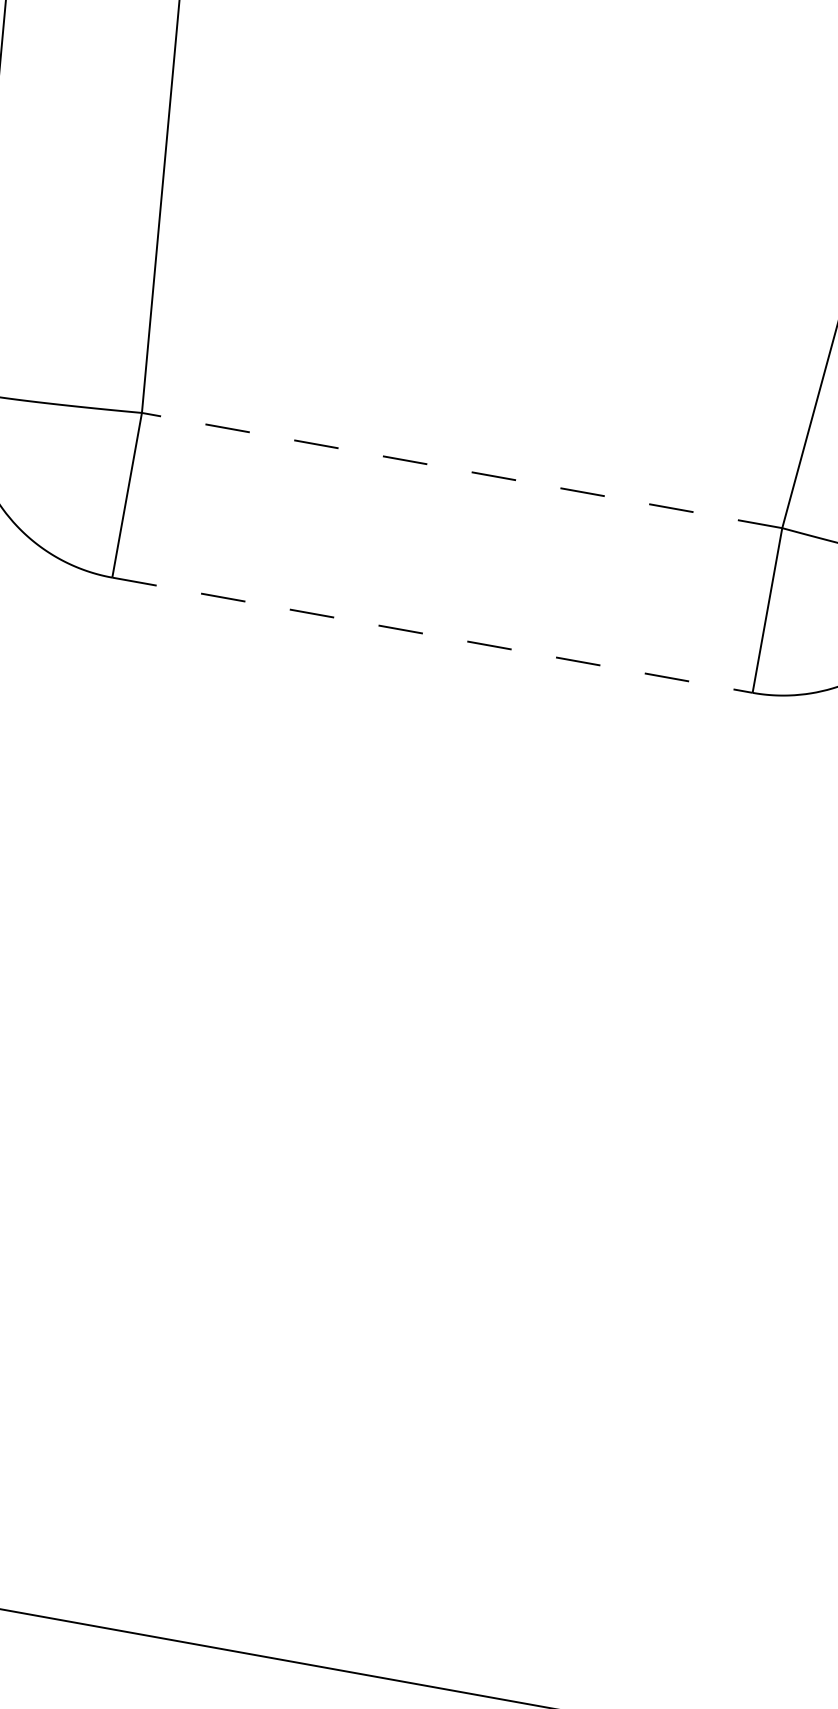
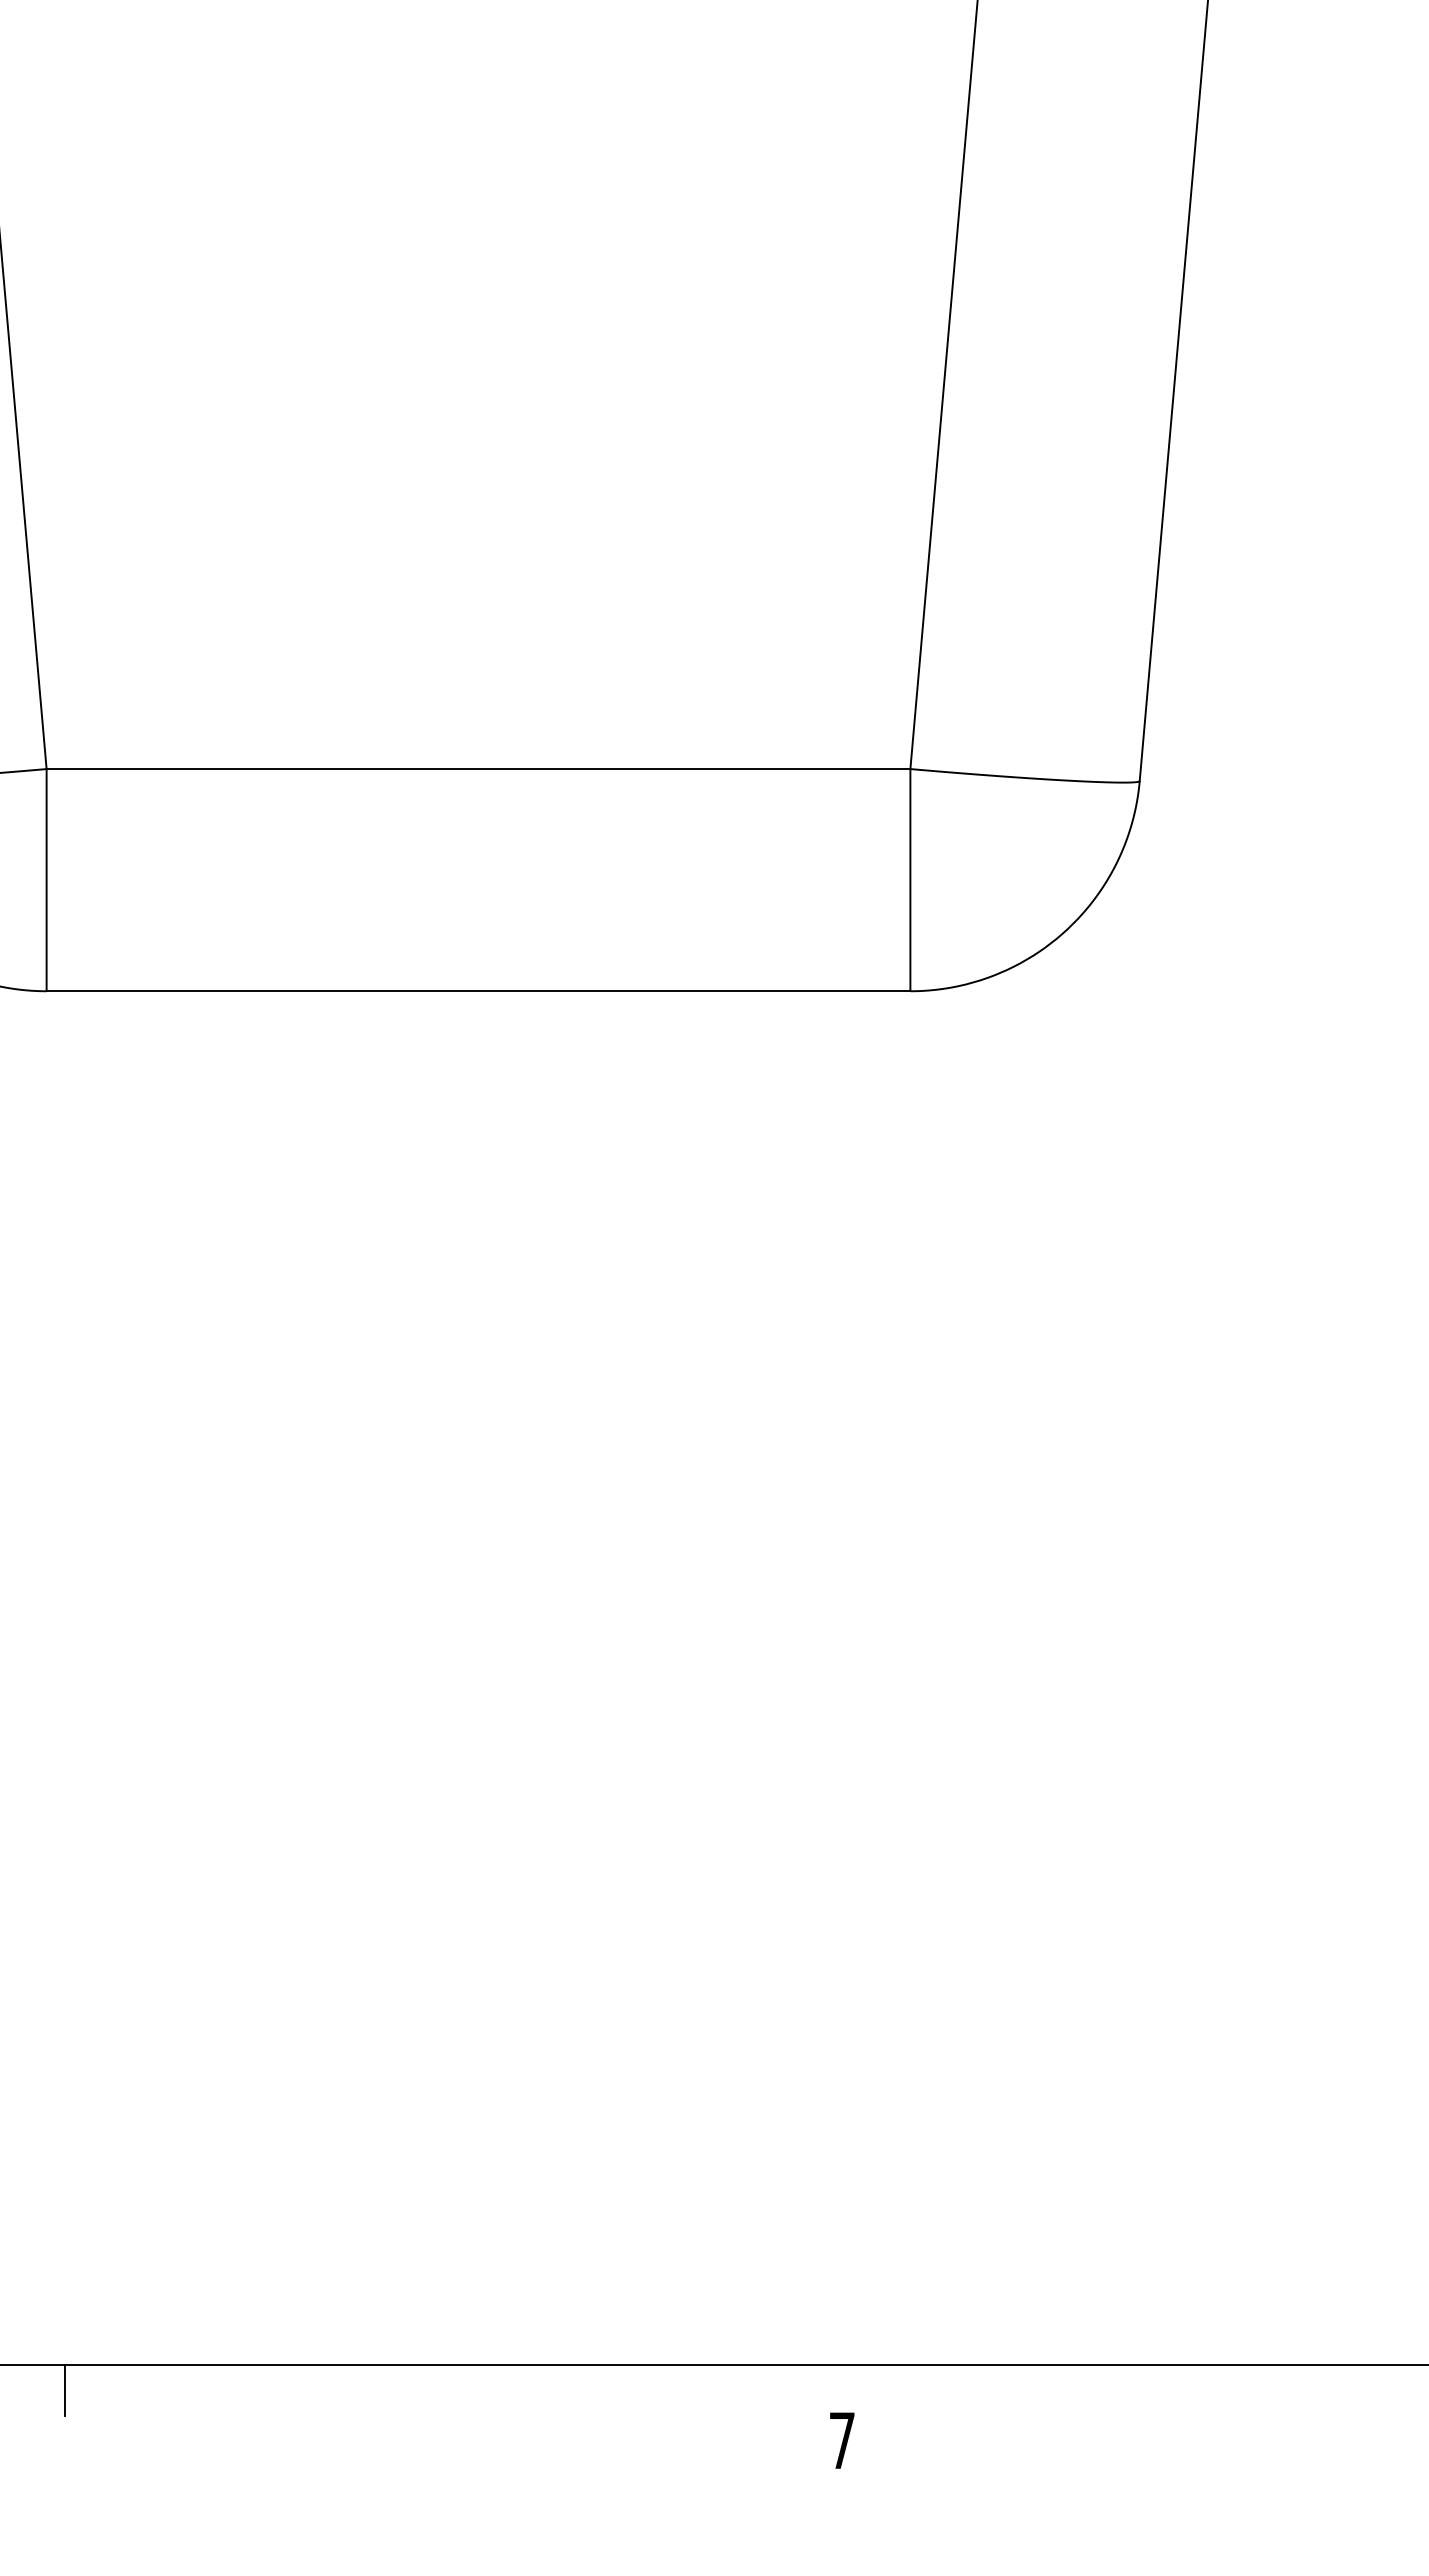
line: (462, 470) -> (478, 769), dashed -> solid
line: (432, 635) -> (478, 991), dashed -> solid

